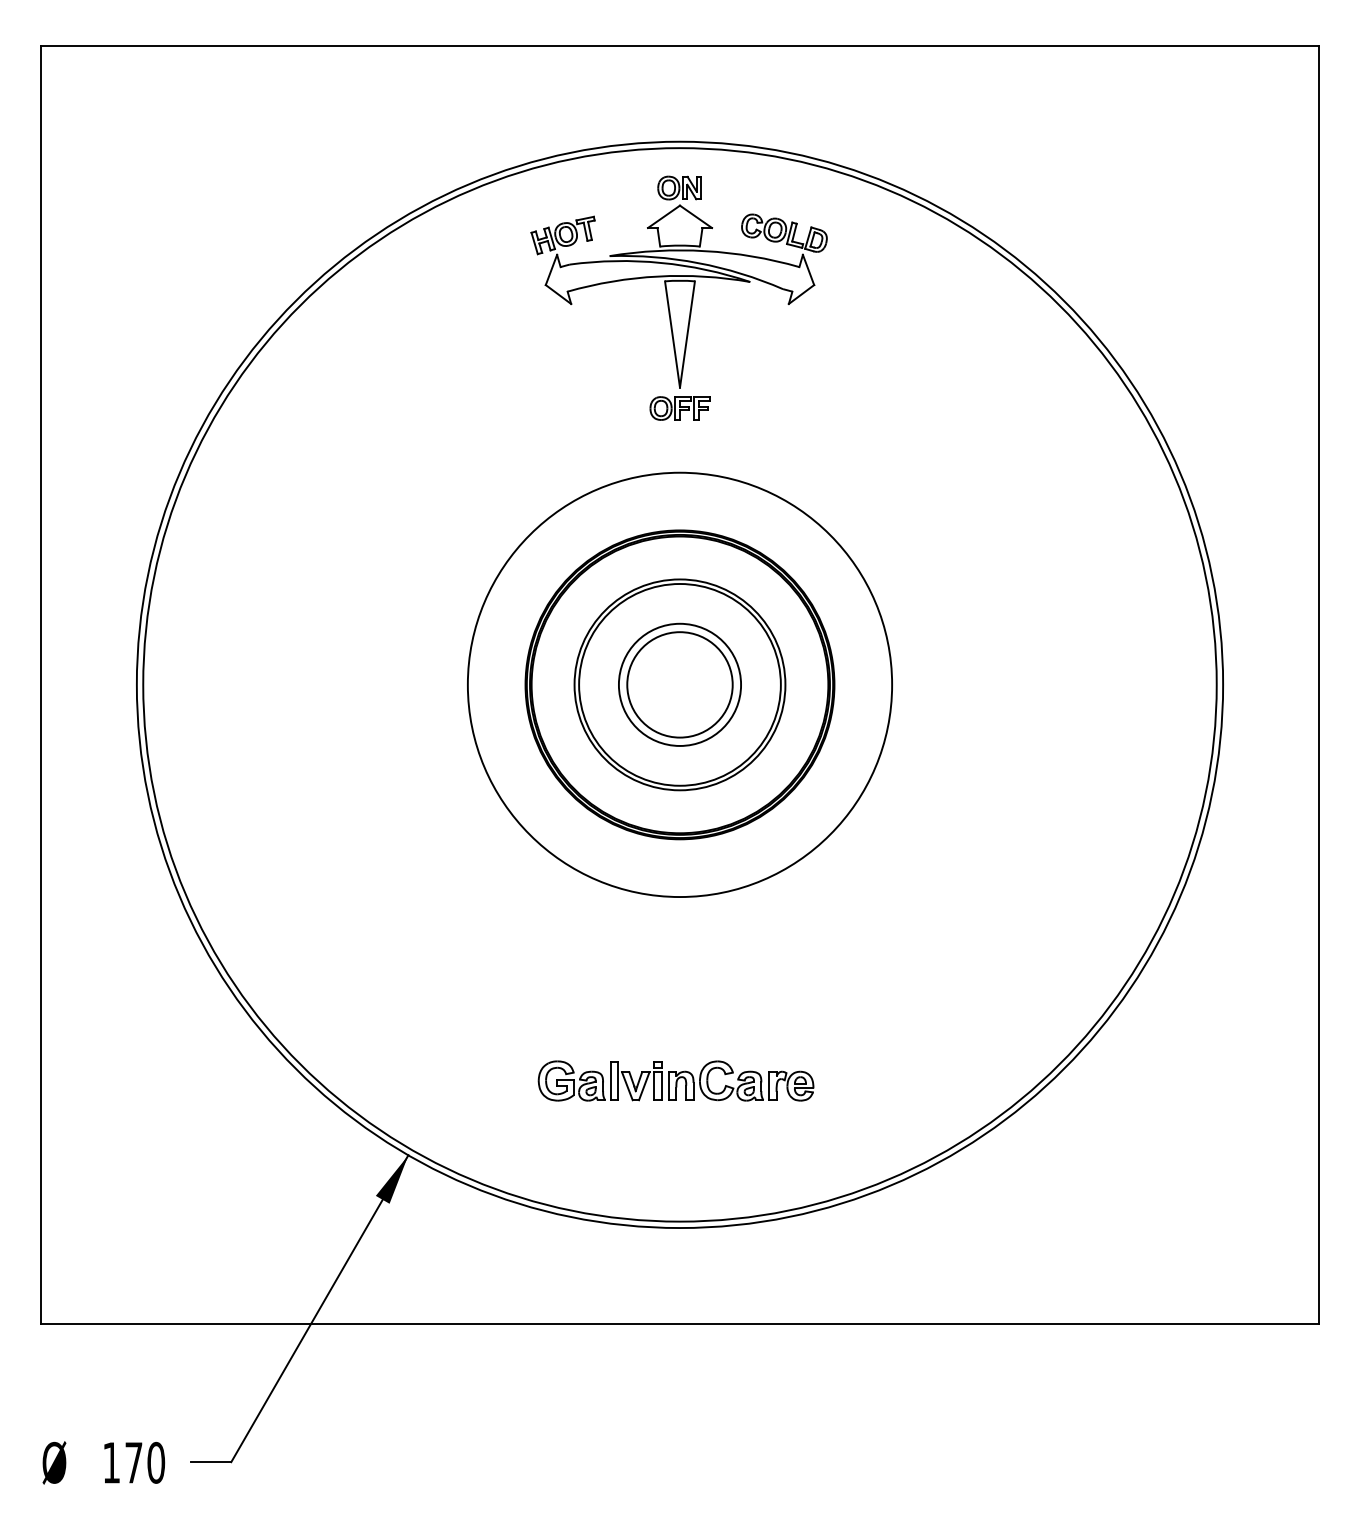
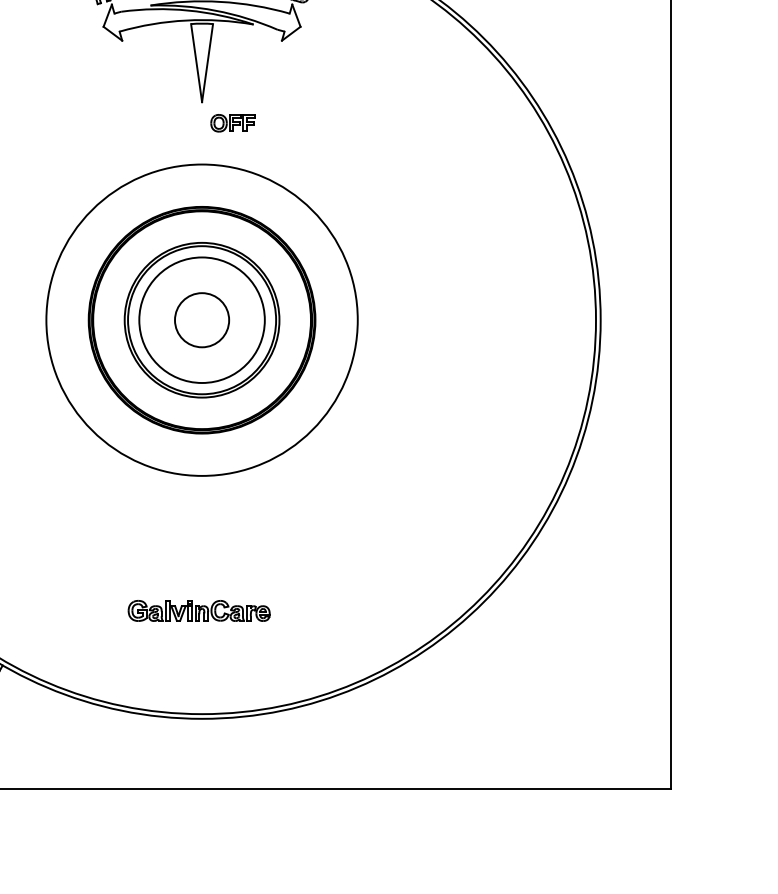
part: (679, 408) -> (232, 123), moved
circle: (679, 684) -> (201, 319), size x0.7
circle: (679, 684) -> (201, 319), size x1.4
part: (675, 1080) -> (198, 610), size x0.7

